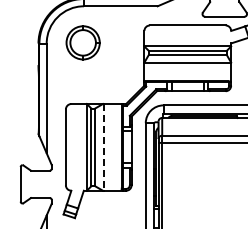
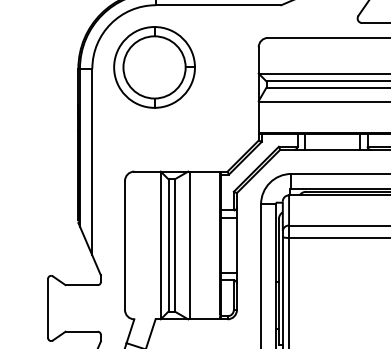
part: (82, 42) -> (153, 66), size x1.43
line: (103, 147) -> (189, 245), dashed -> solid

